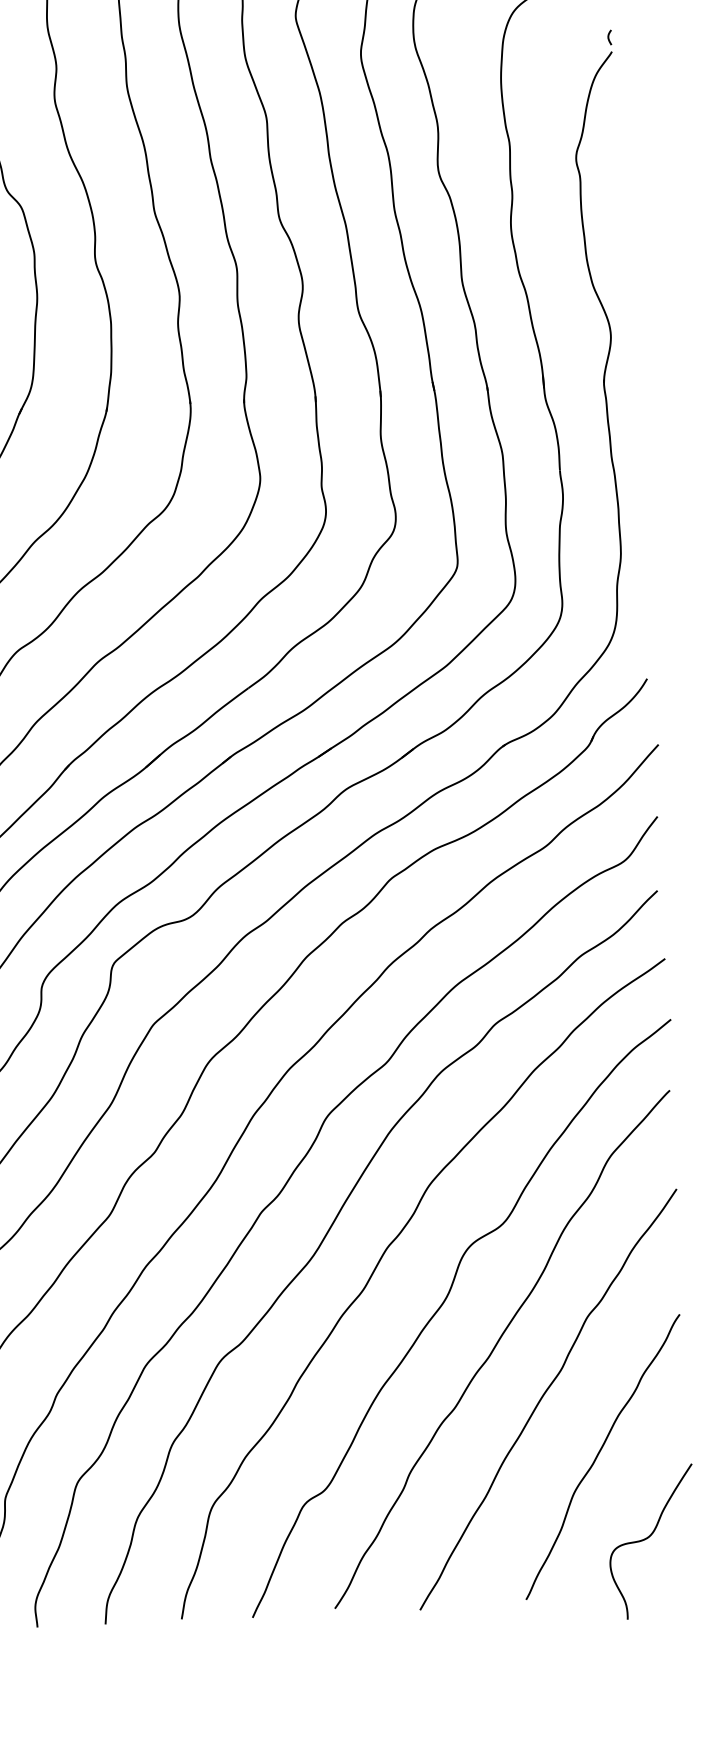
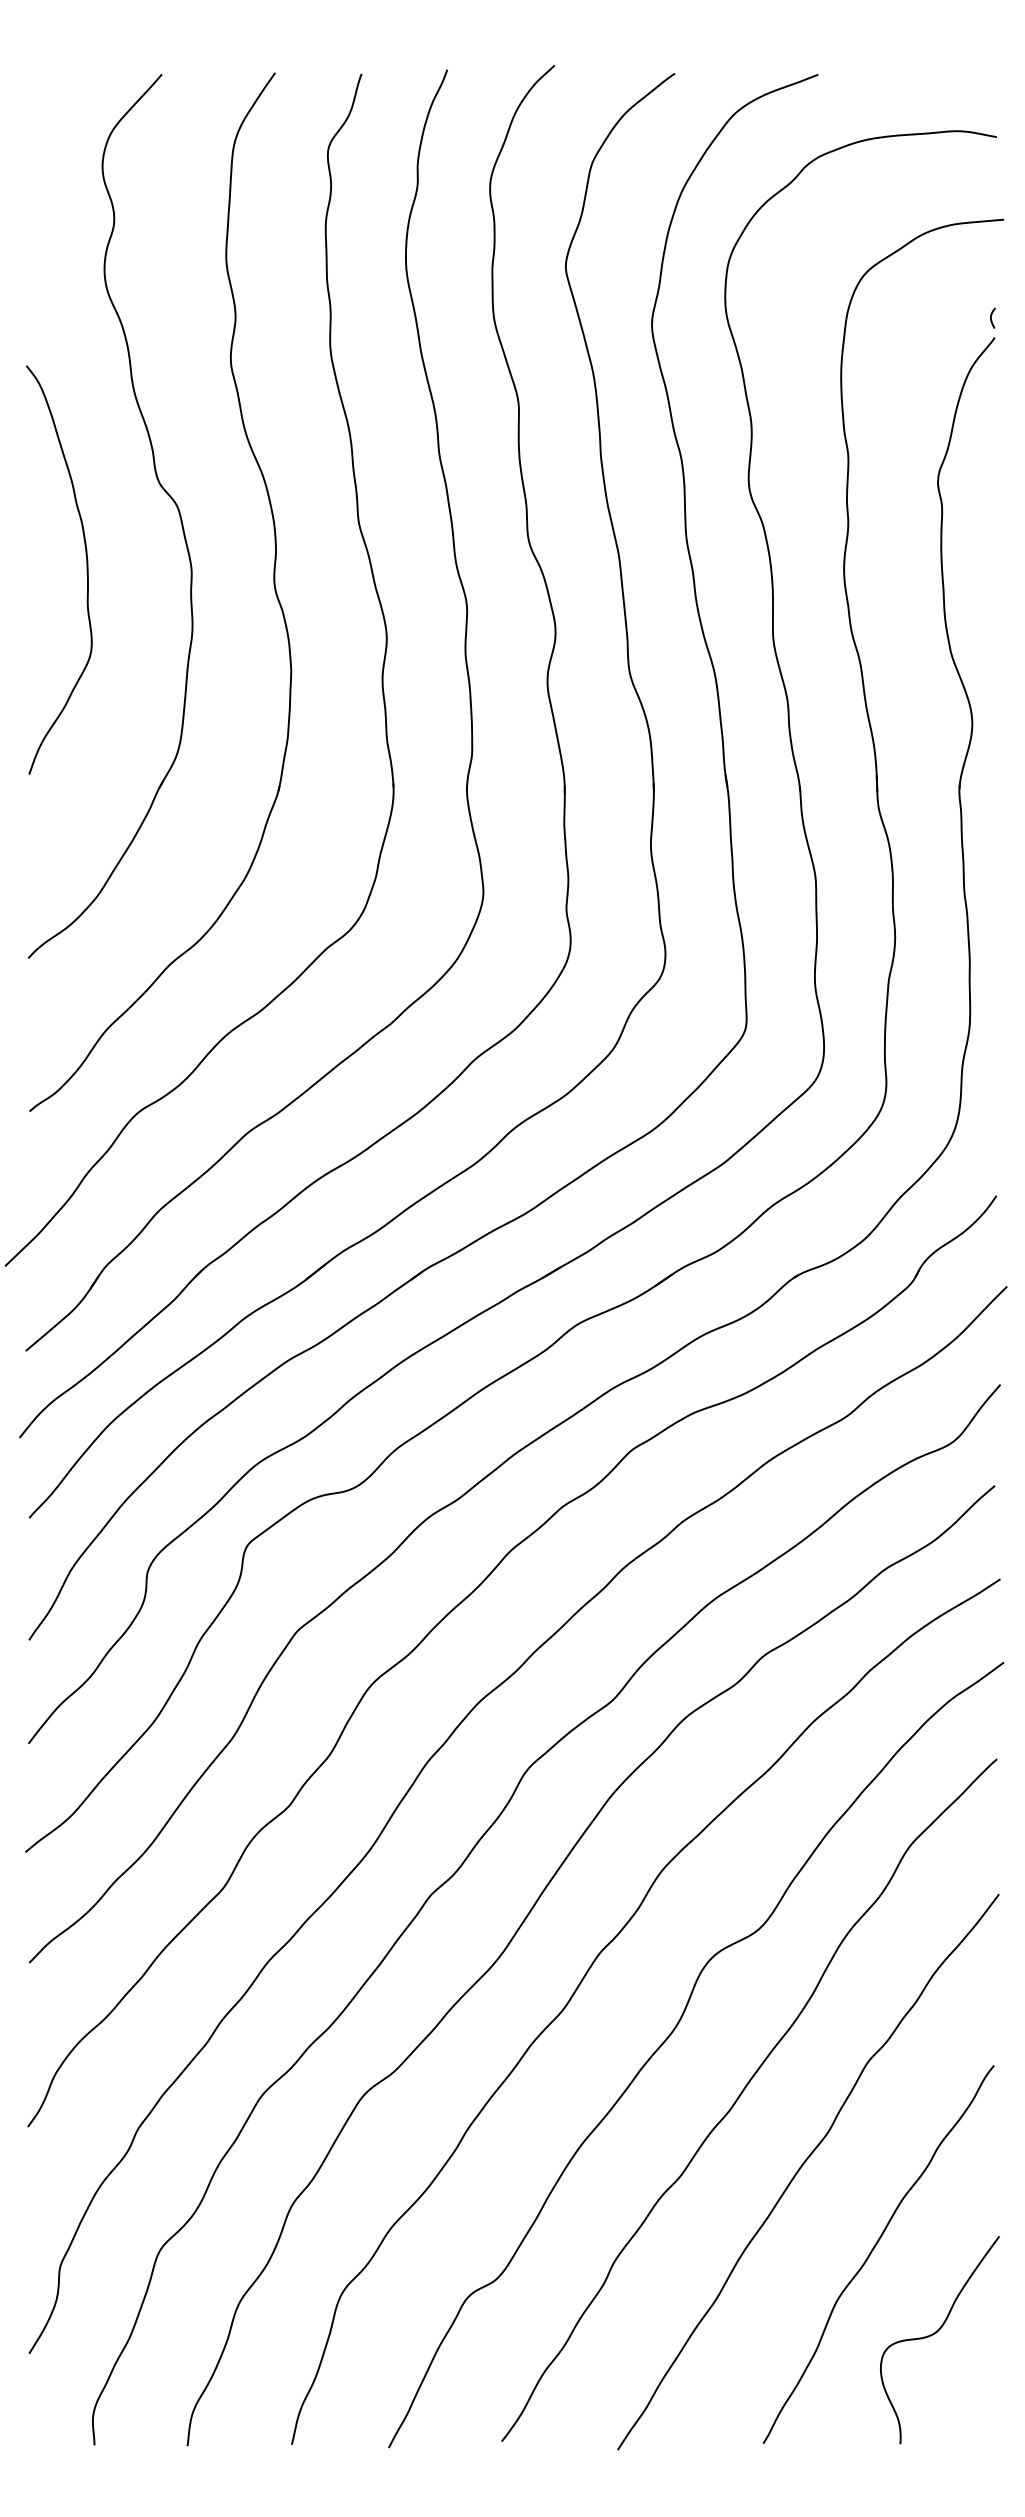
curve: (649, 1537) -> (936, 2333), moved

